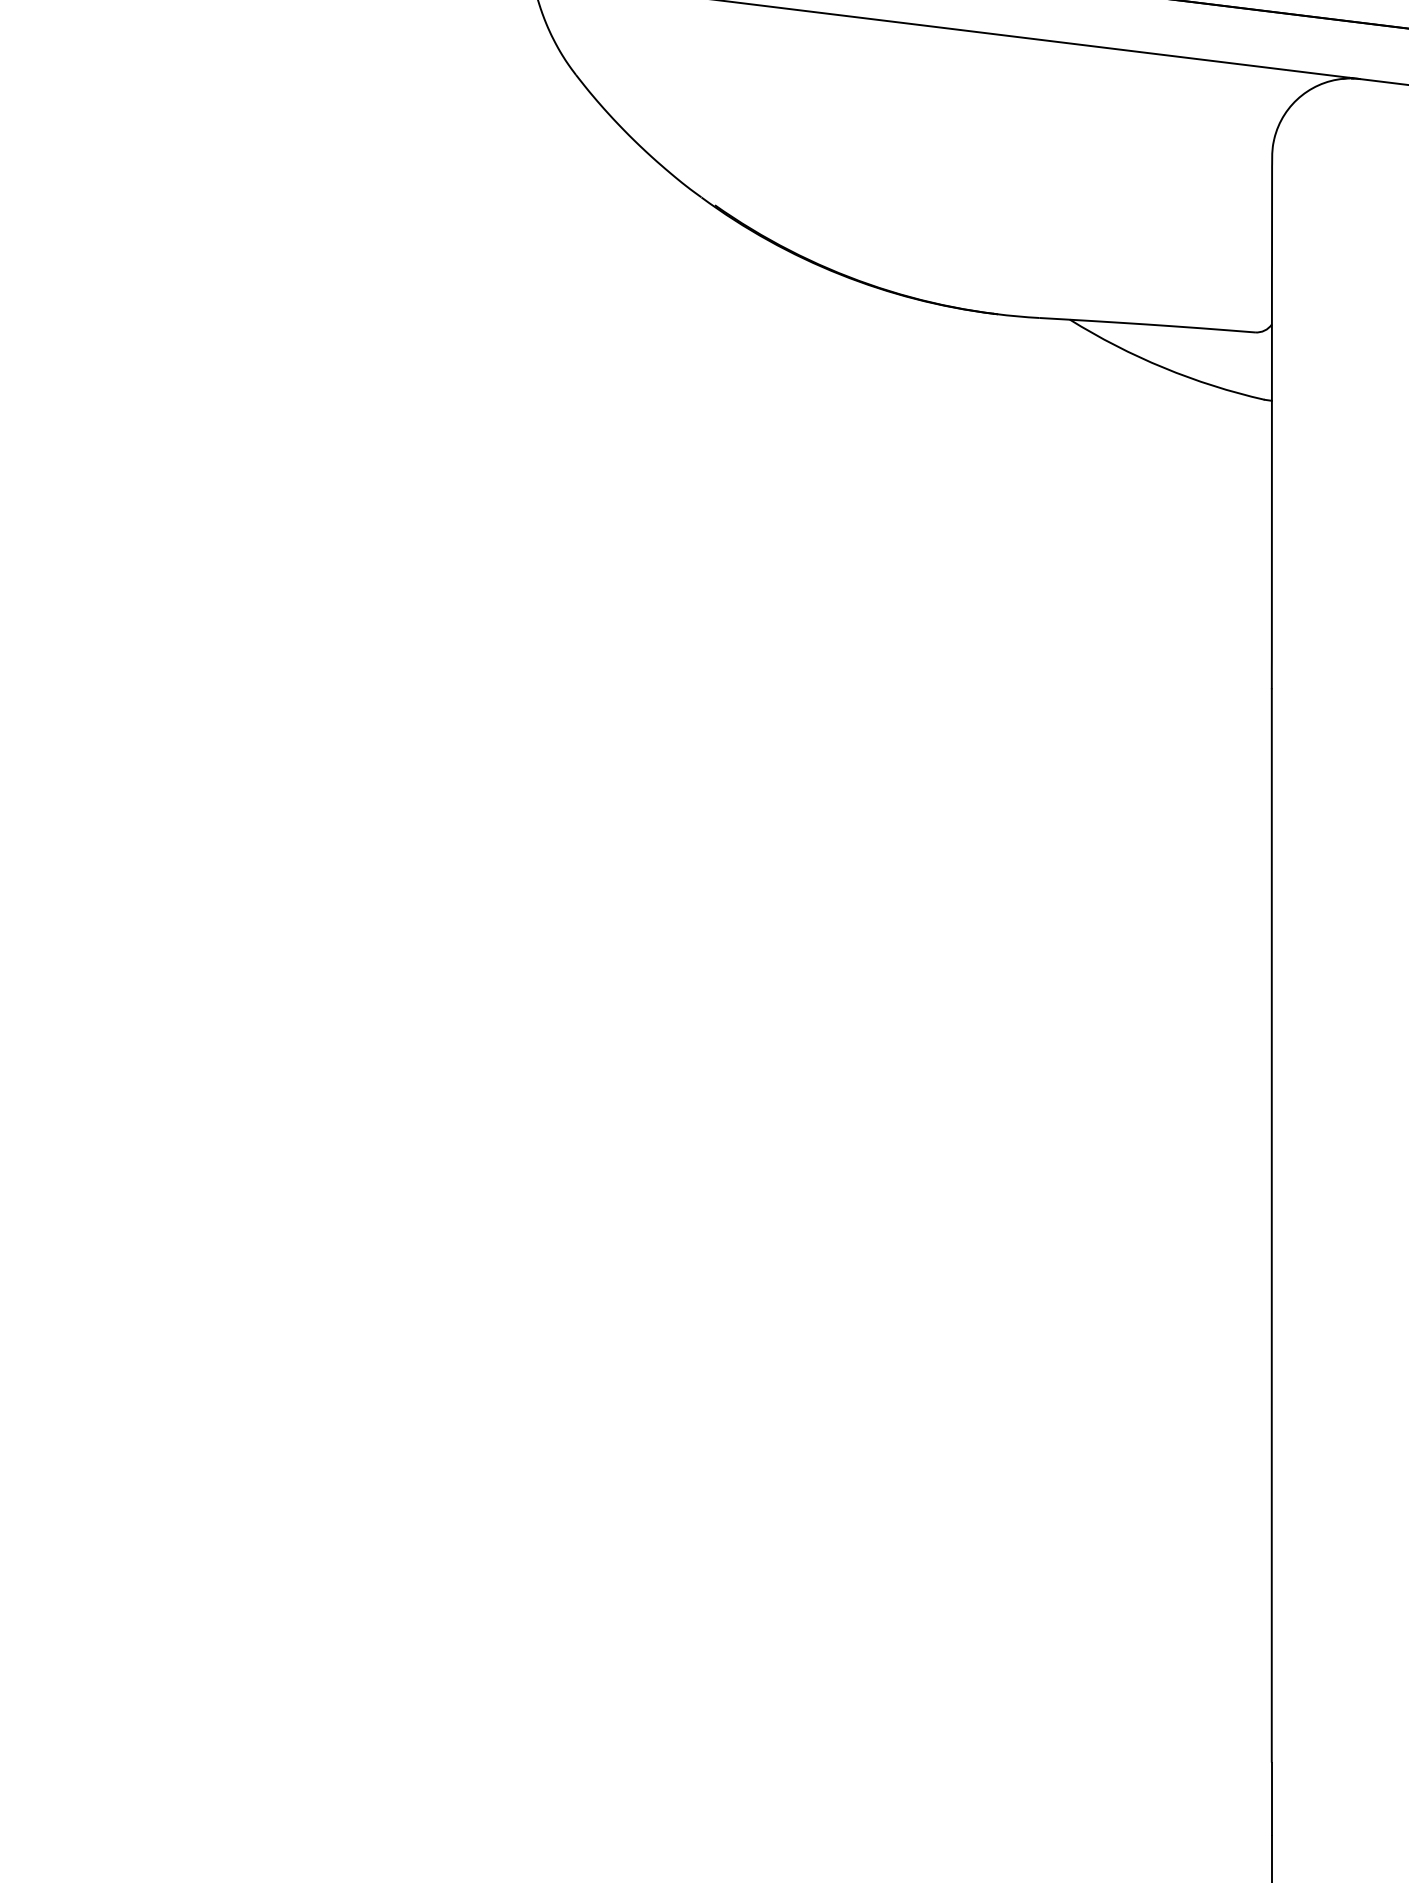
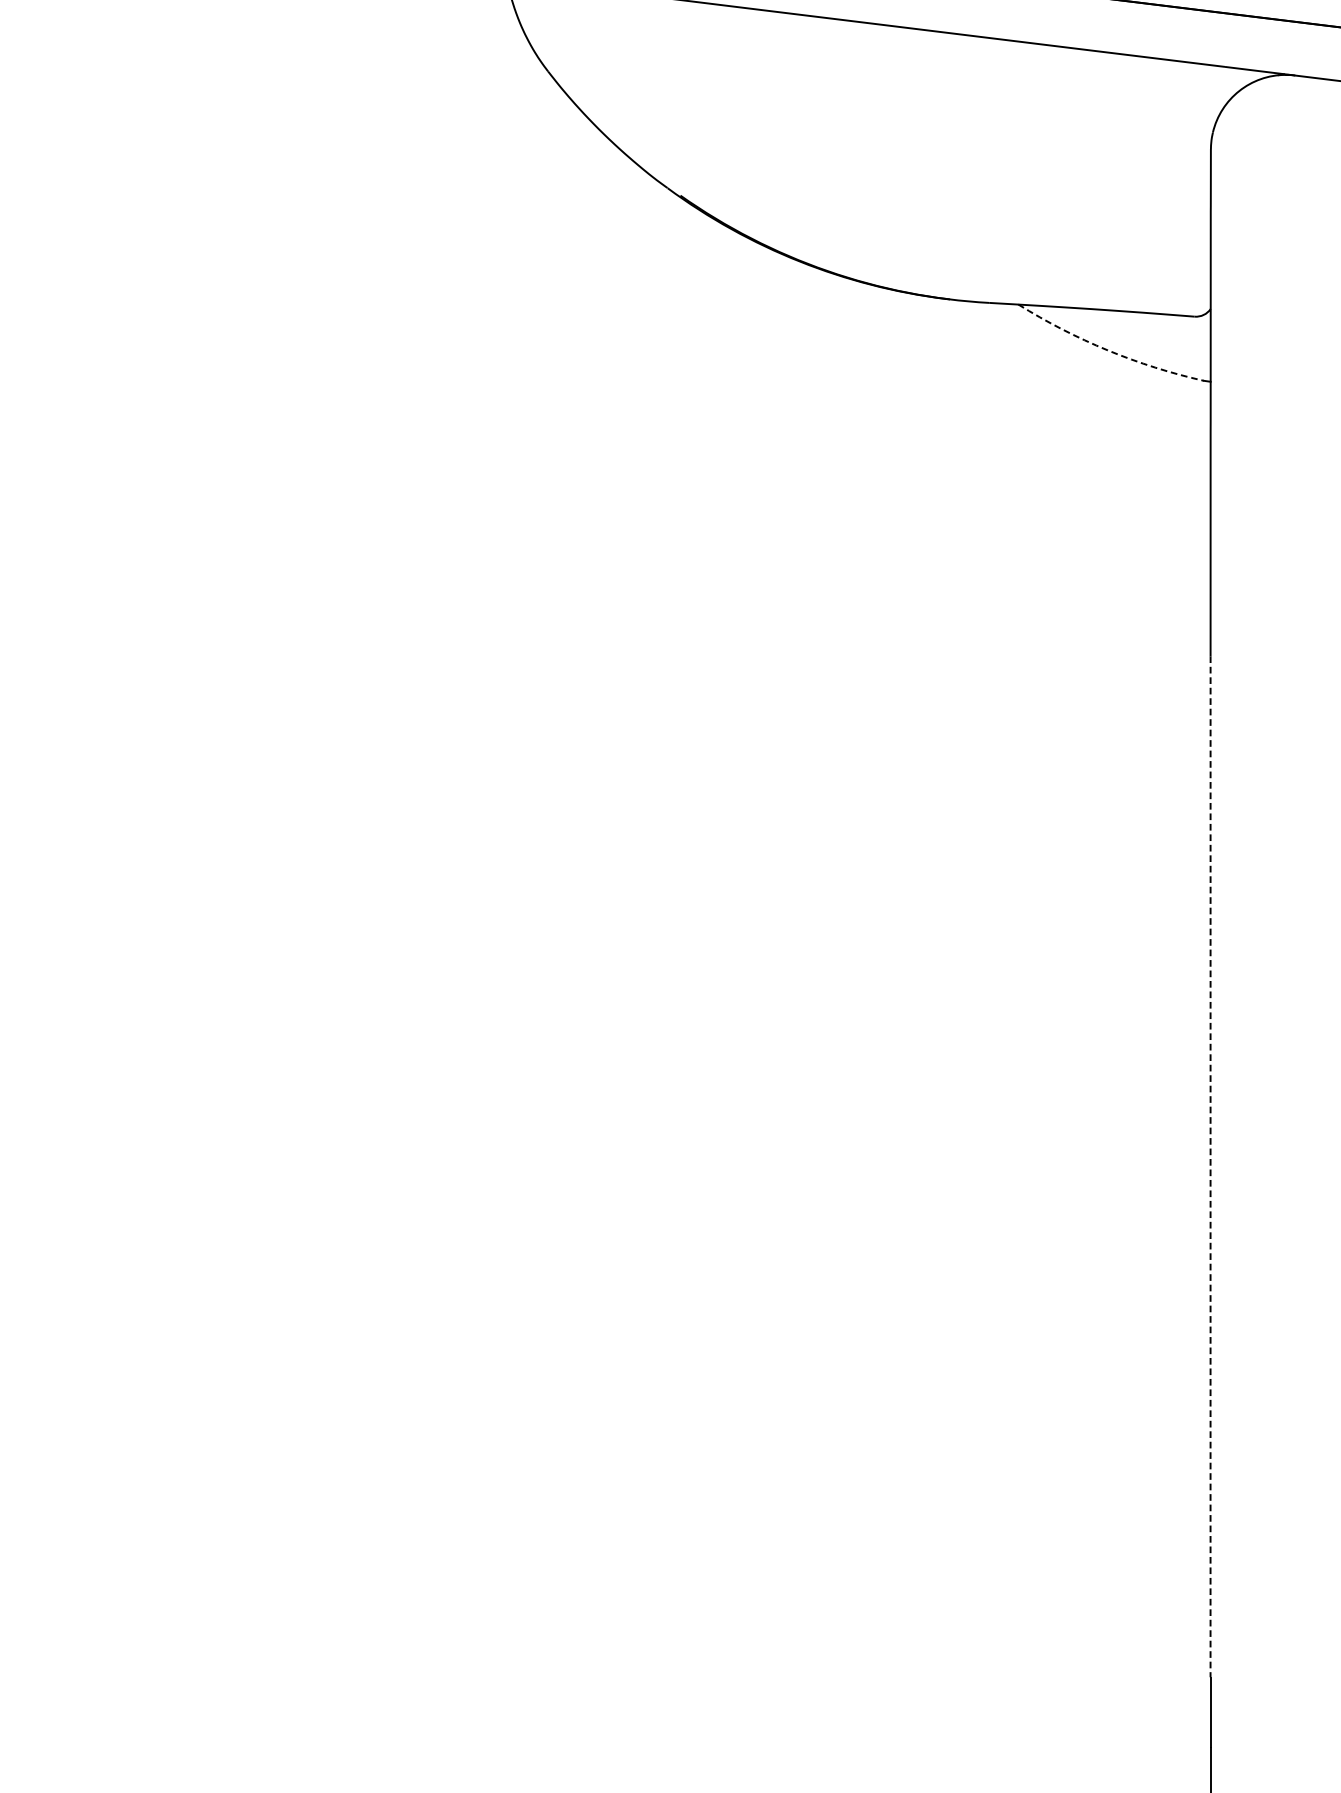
arc: (1163, 367) -> (1107, 350), solid -> dashed
line: (1271, 1225) -> (1210, 1166), solid -> dashed

